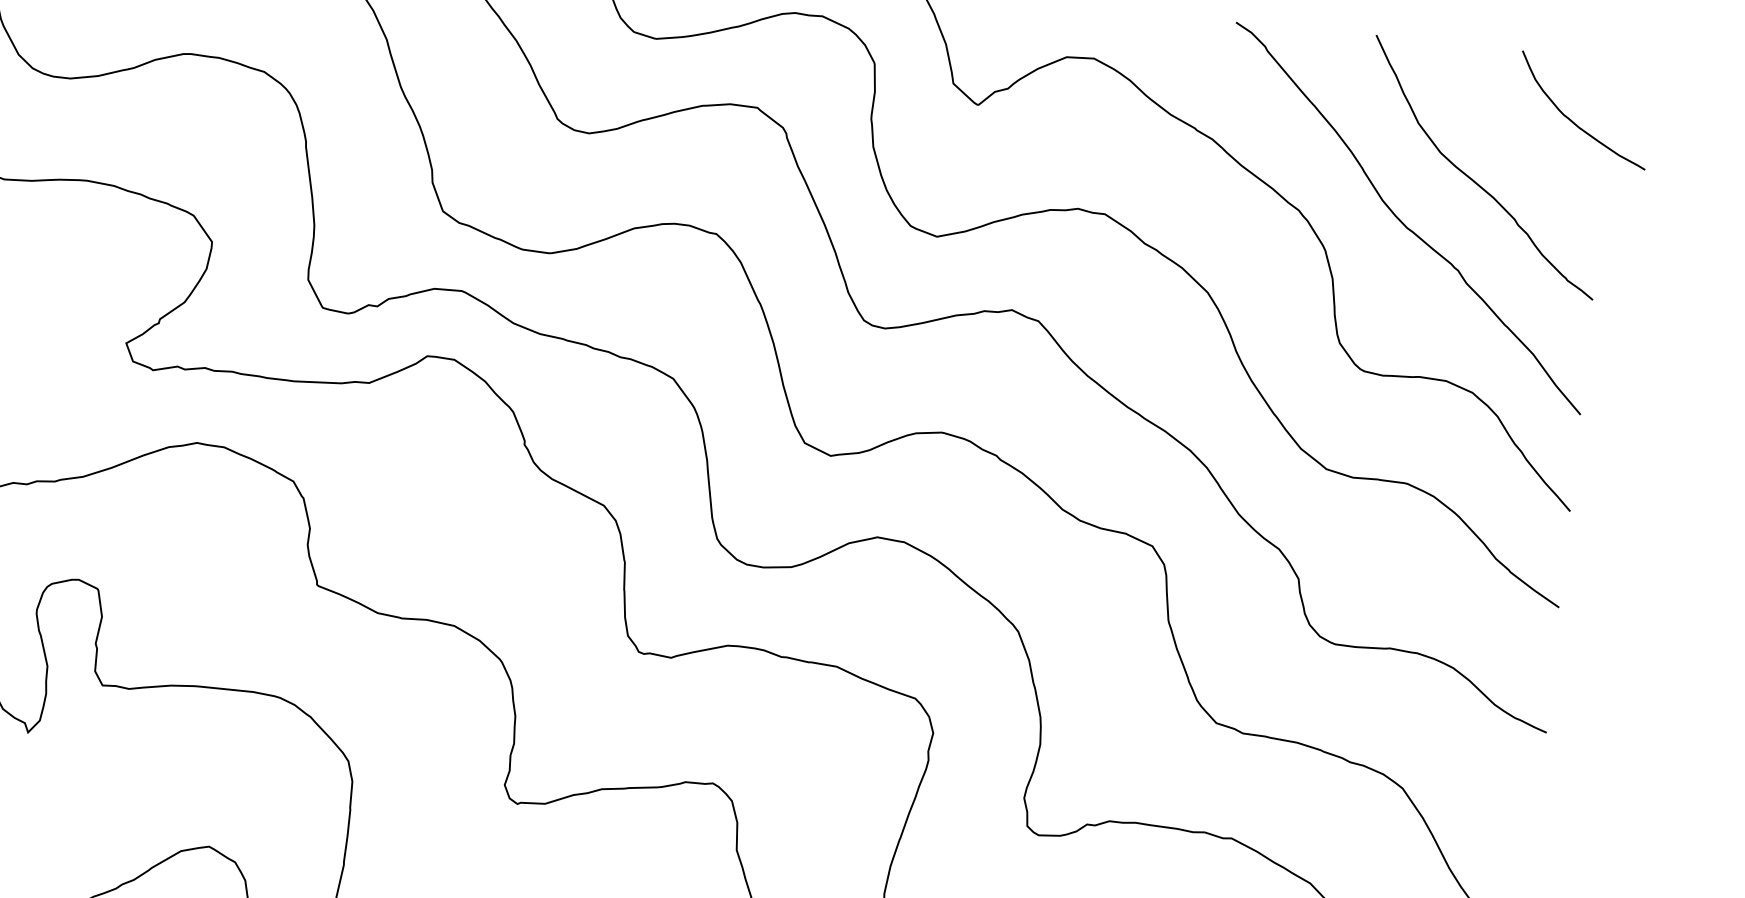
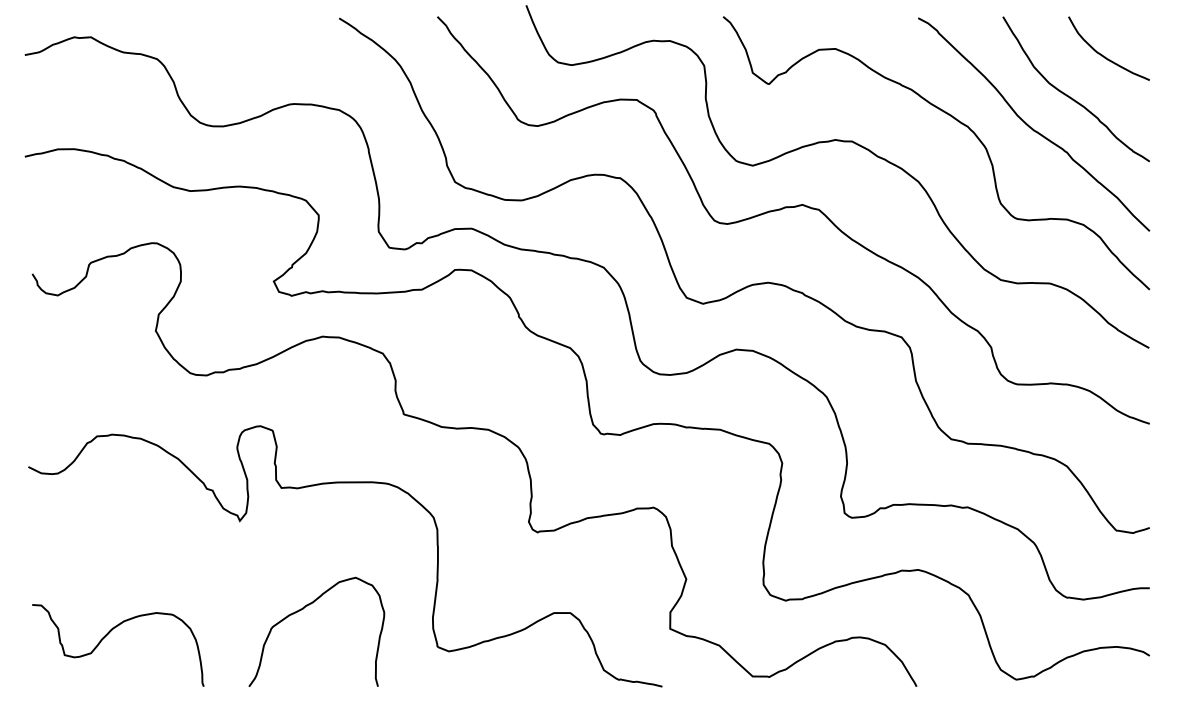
curve: (1571, 118) -> (1102, 54), moved

